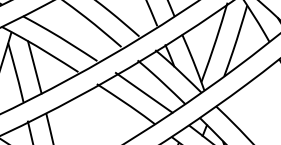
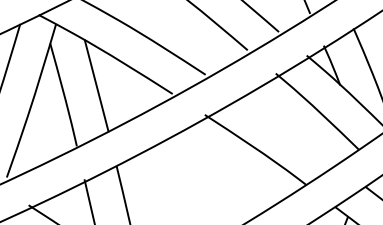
line: (143, 92) -> (286, 129), removed

